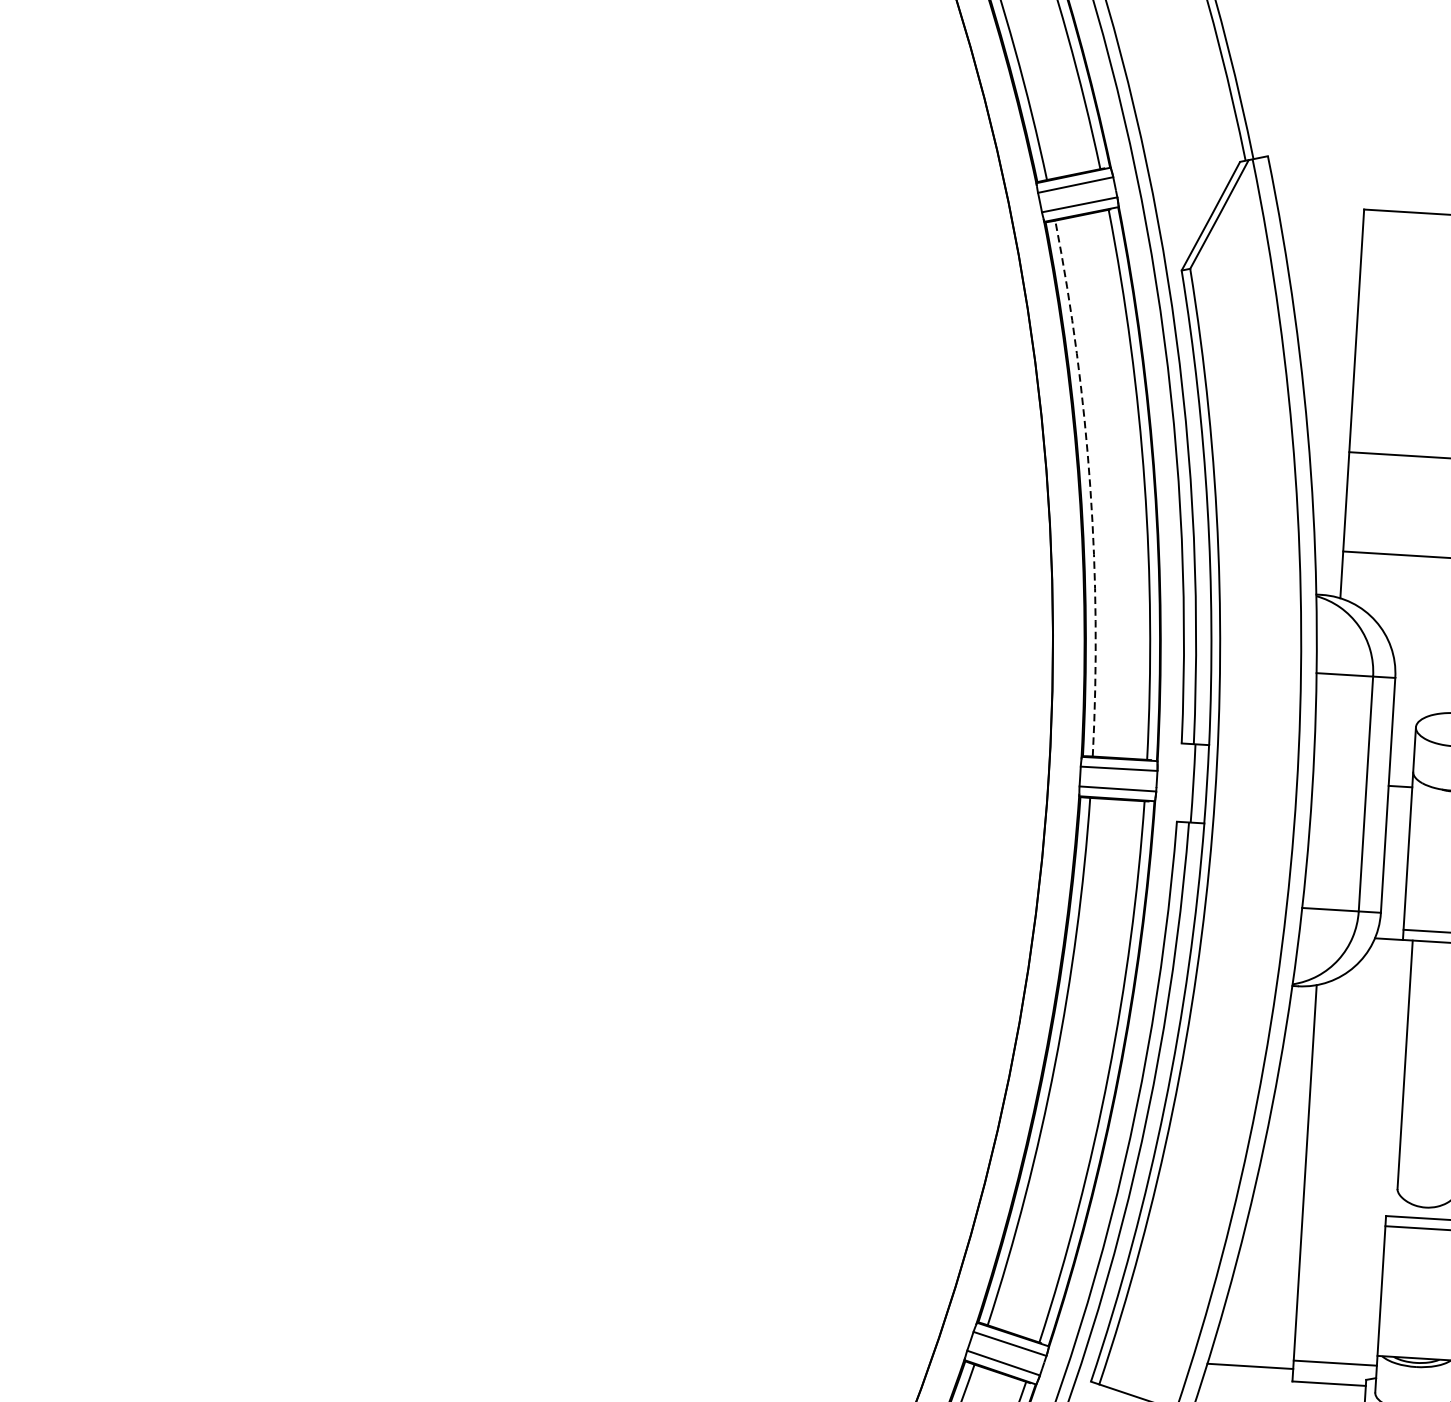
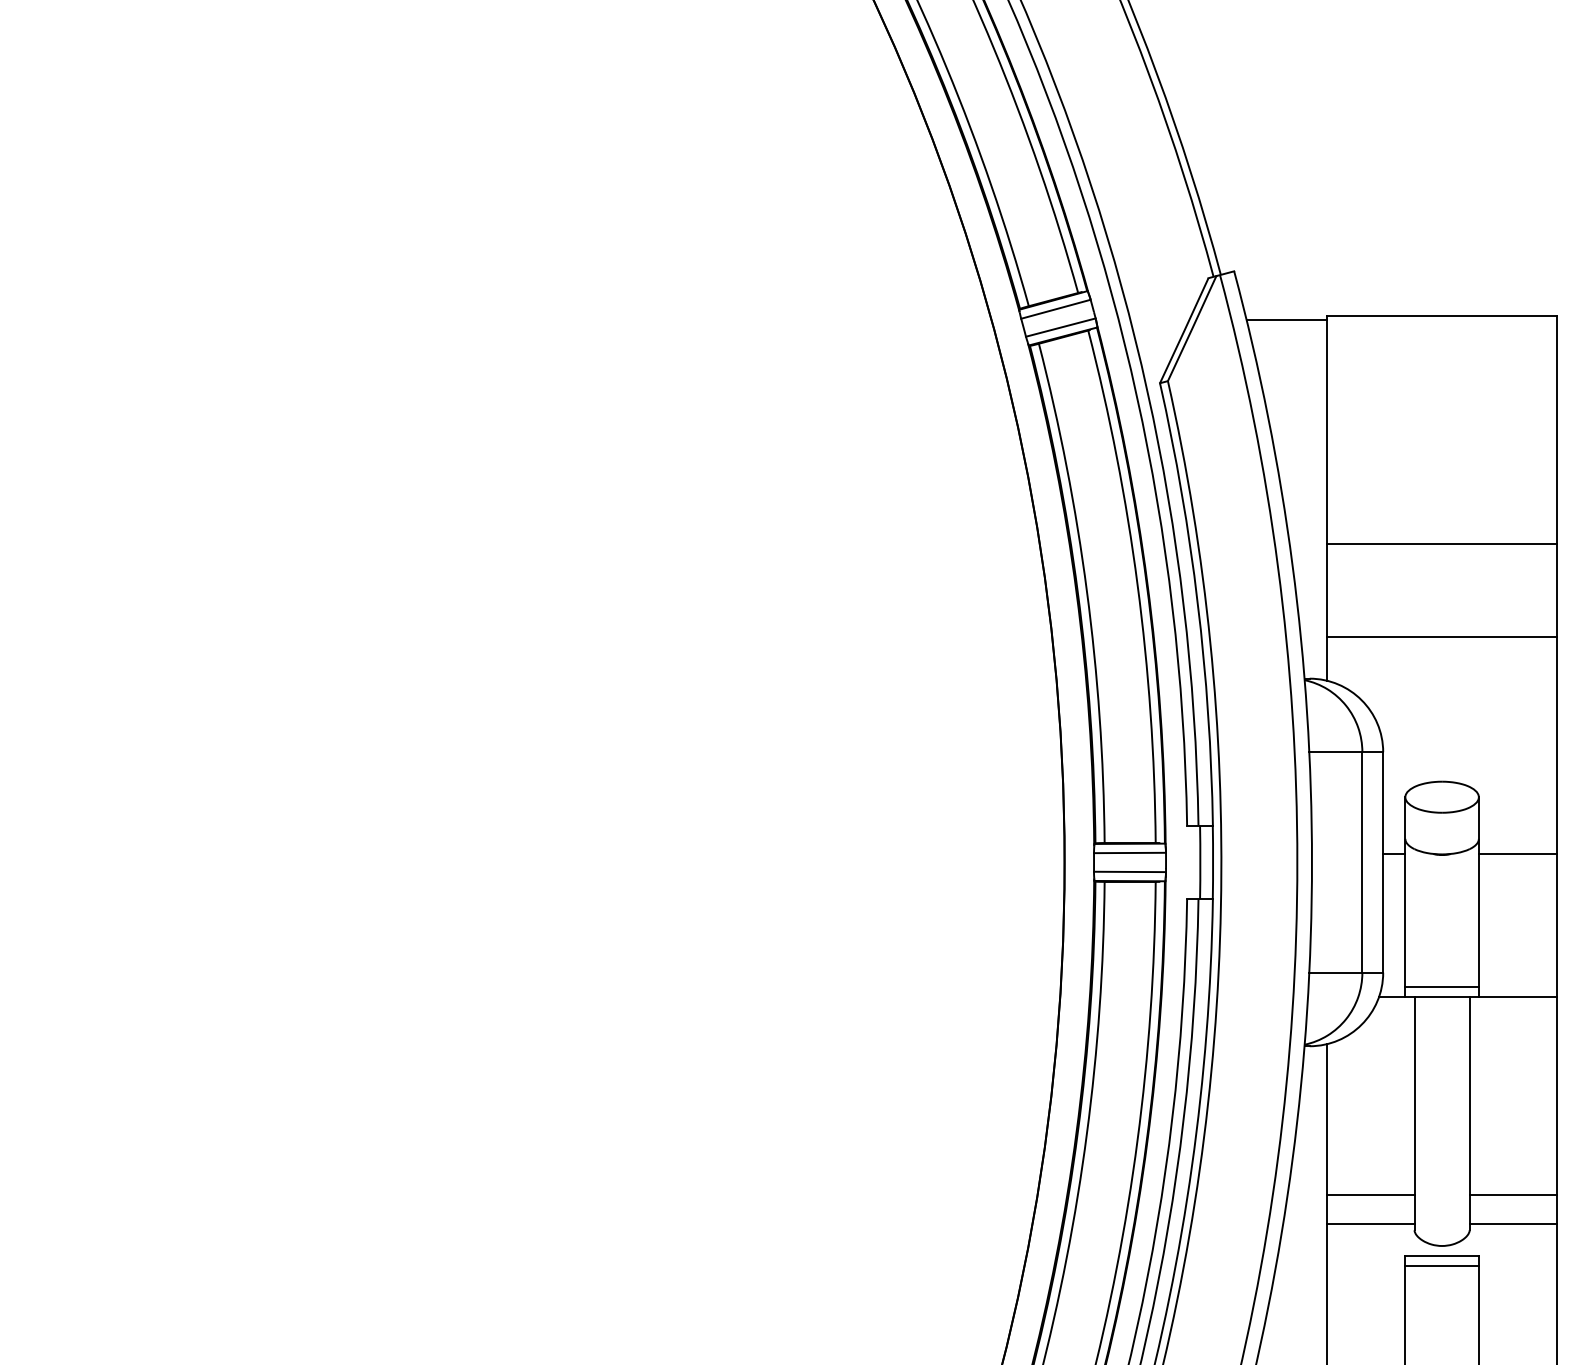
line: (1320, 211) -> (1286, 320), added
arc: (1089, 487) -> (1086, 591), dashed -> solid
line: (1352, 1149) -> (1370, 1195), added
line: (1351, 1180) -> (1370, 1224), added

